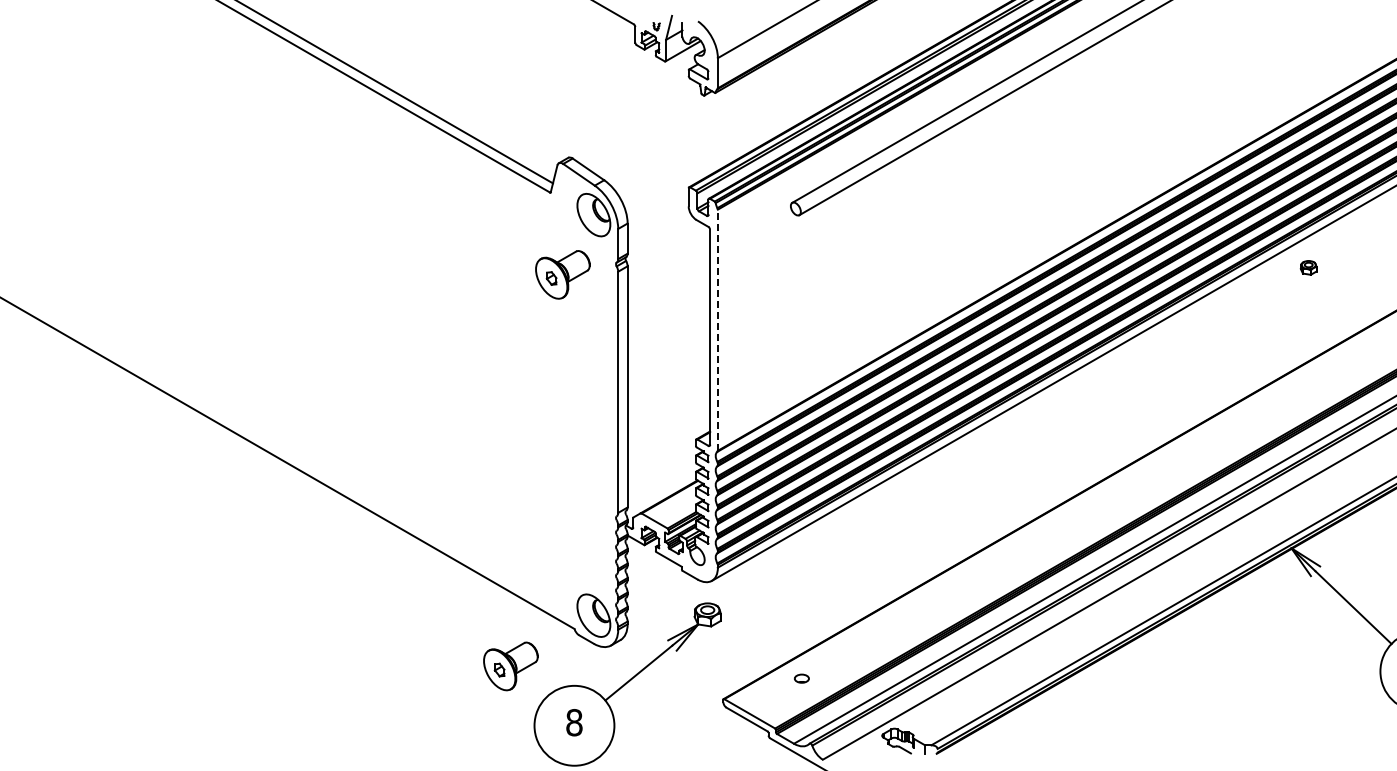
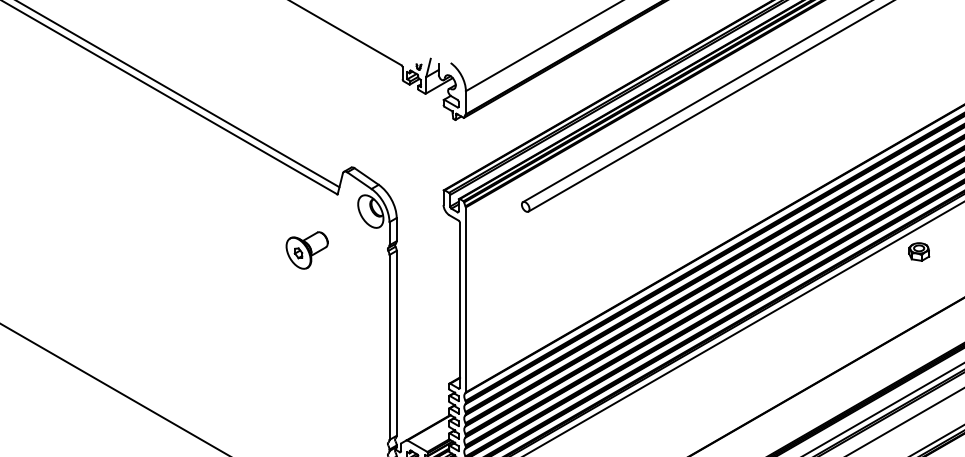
part: (1308, 267) -> (918, 251), size x1.67
part: (562, 274) -> (306, 250), moved
line: (717, 330) -> (465, 300), dashed -> solid

